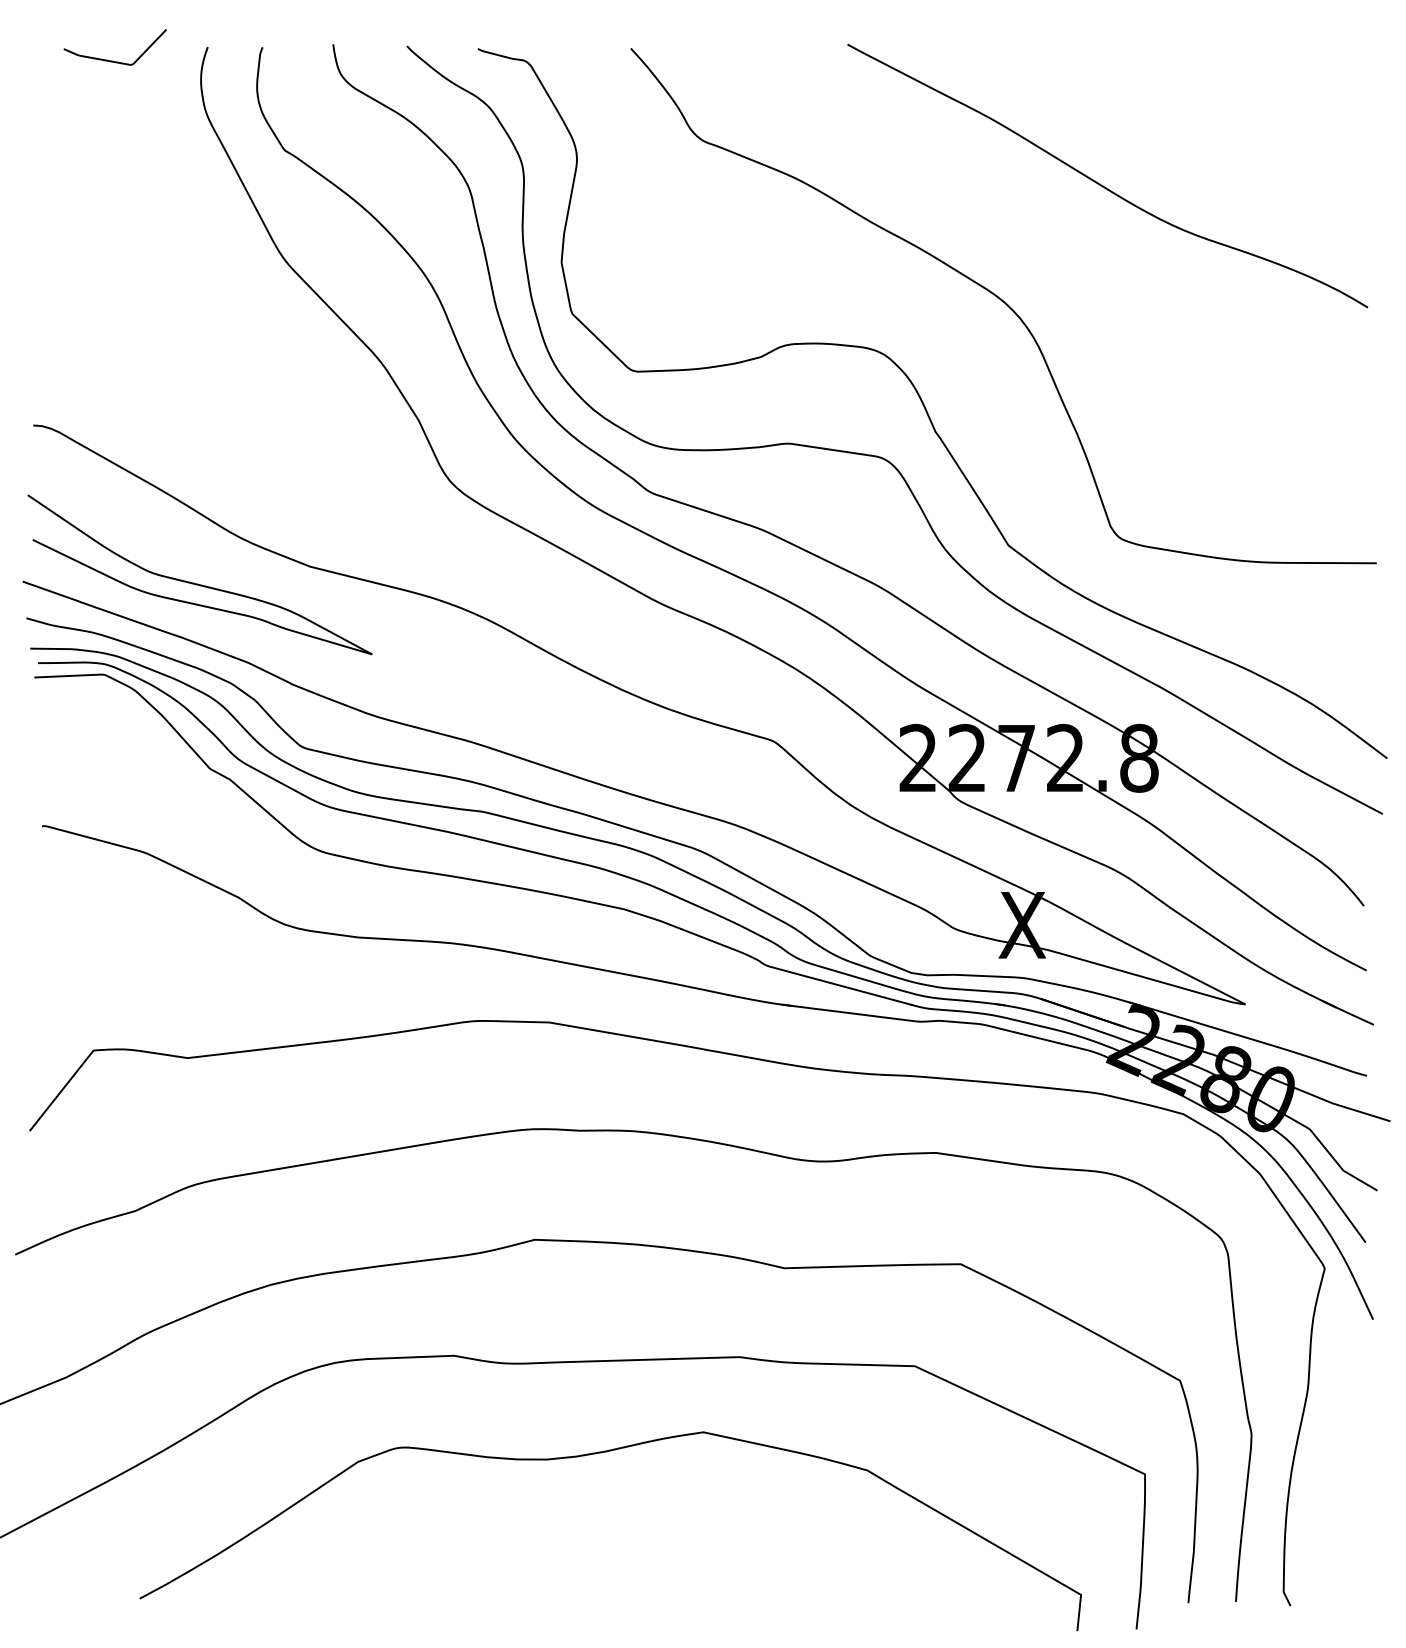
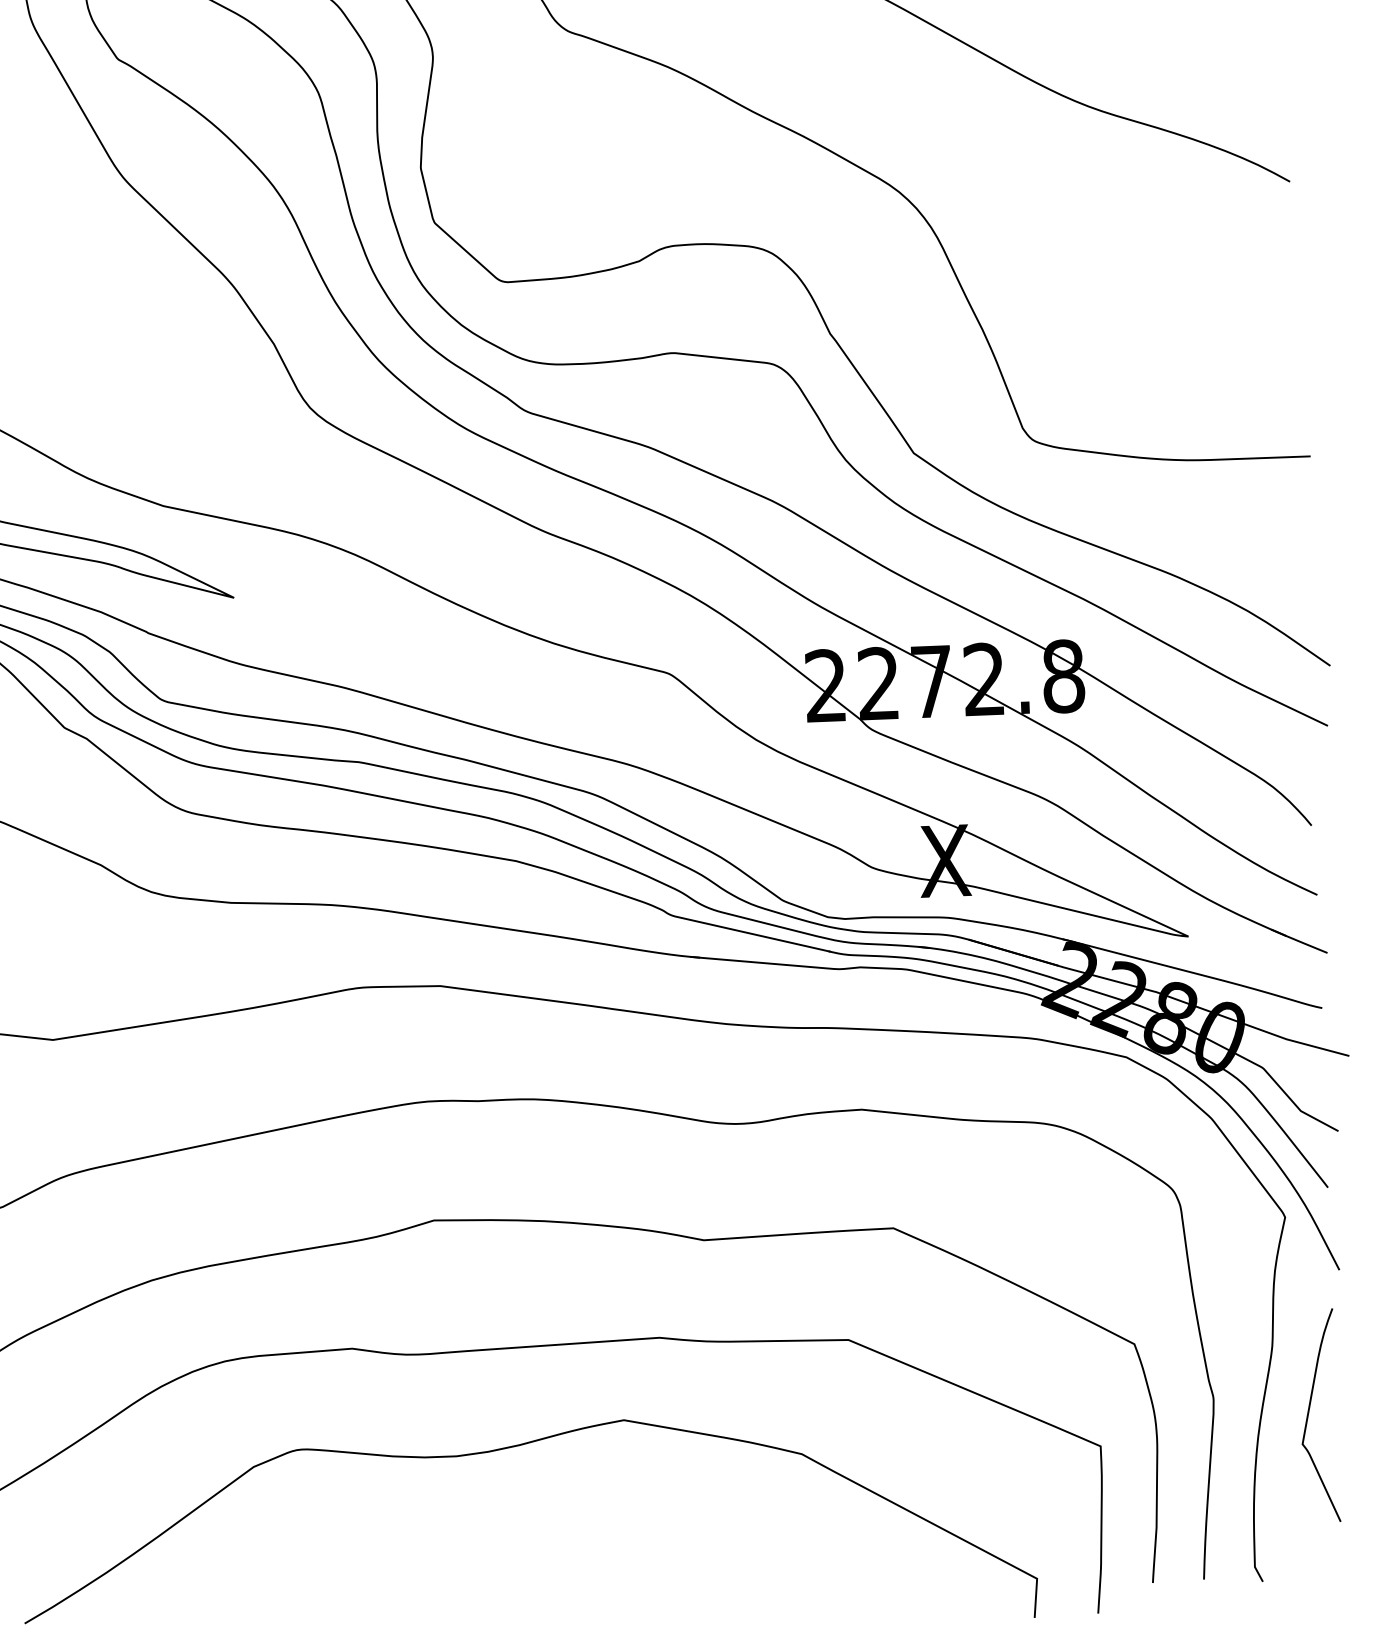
curve: (1340, 1449) -> (1309, 1411), added

